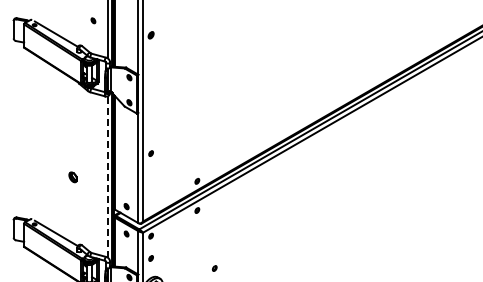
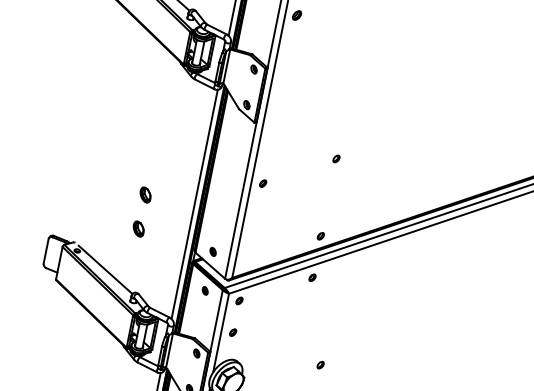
part: (197, 126) -> (336, 158), added
line: (107, 177) -> (194, 205), dashed -> solid
part: (72, 201) -> (137, 229), added

